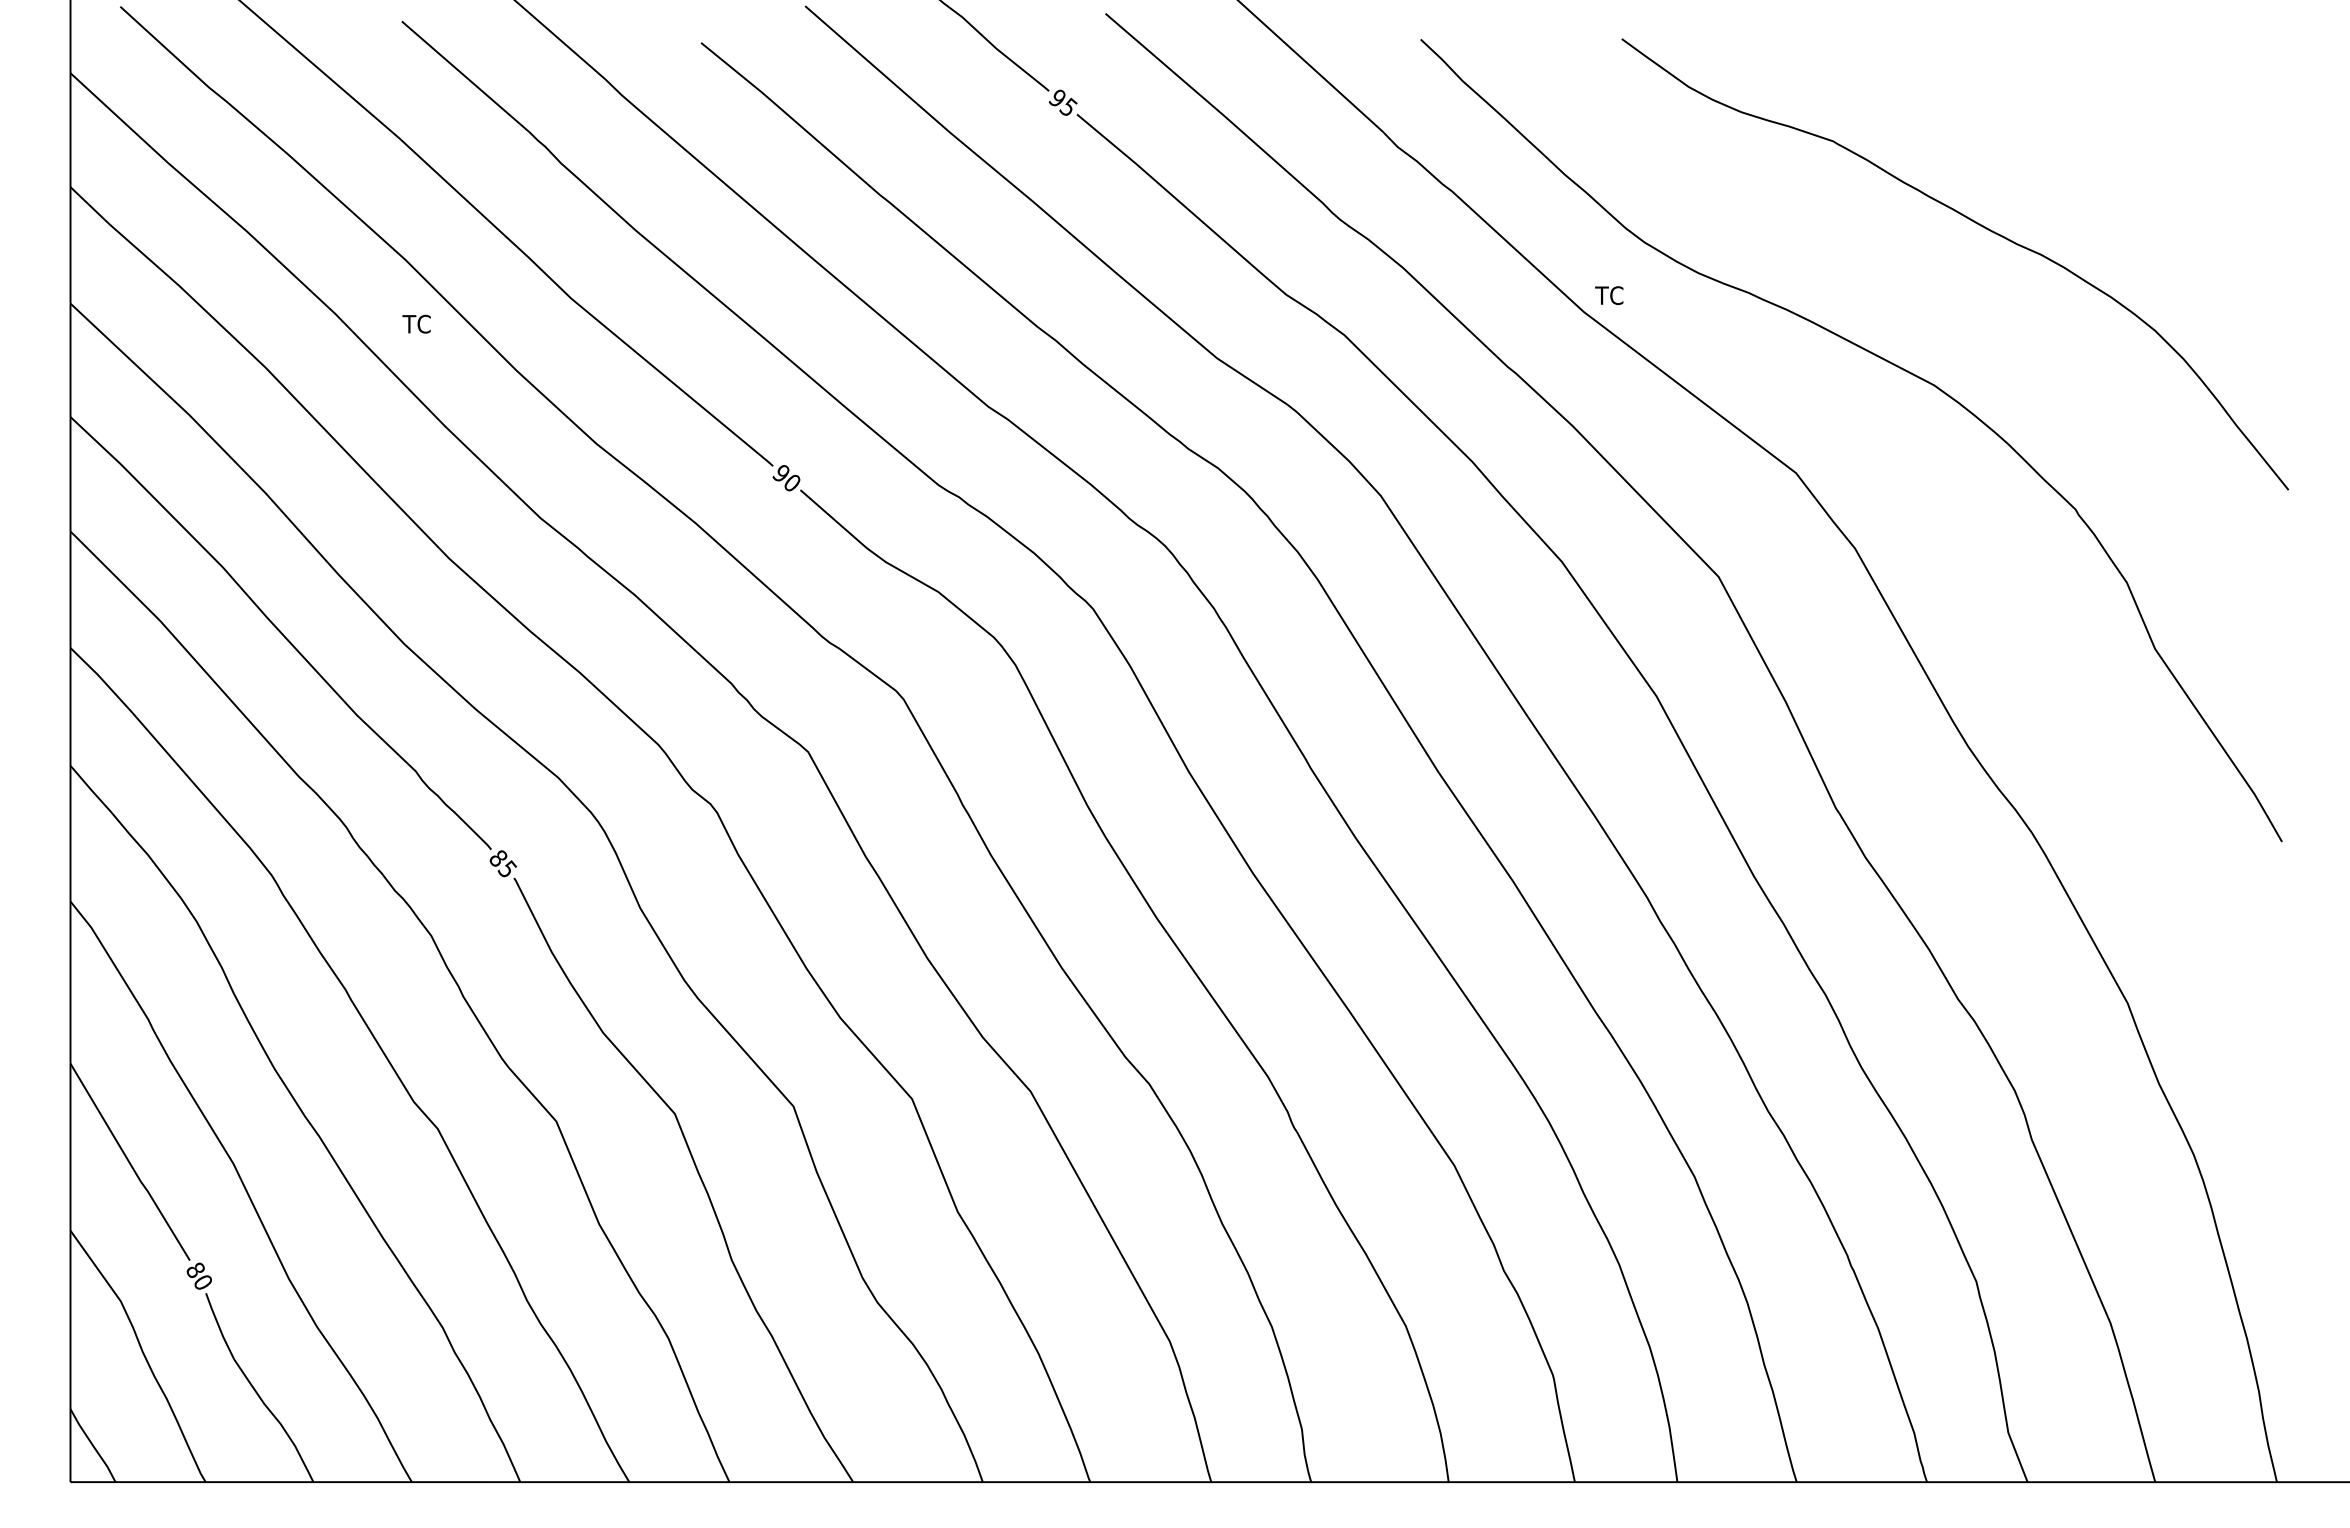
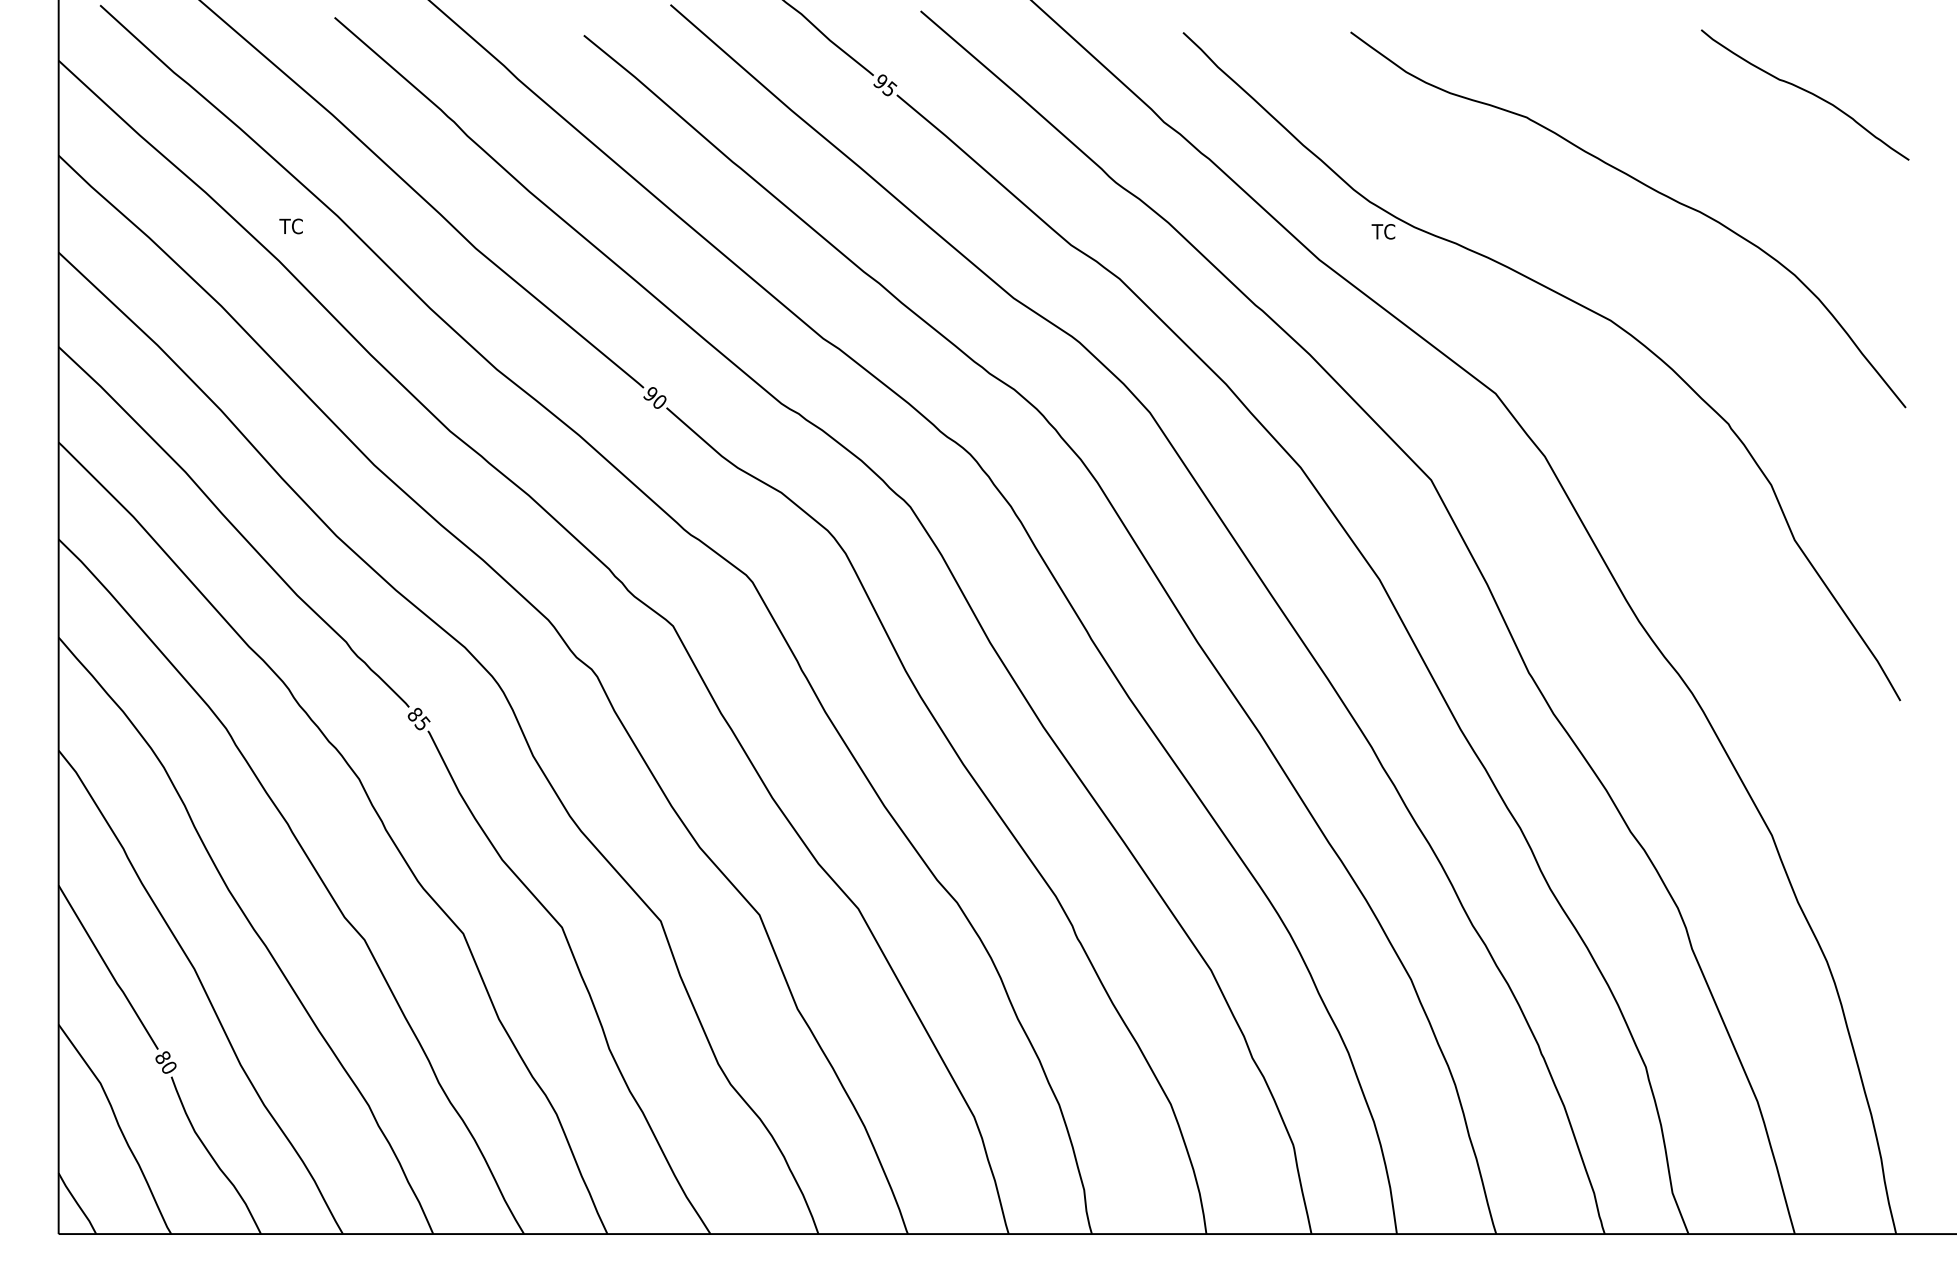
curve: (2168, 110) -> (1805, 91), added
text: (1609, 295) -> (1383, 231), moved
text: (416, 323) -> (291, 225), moved

